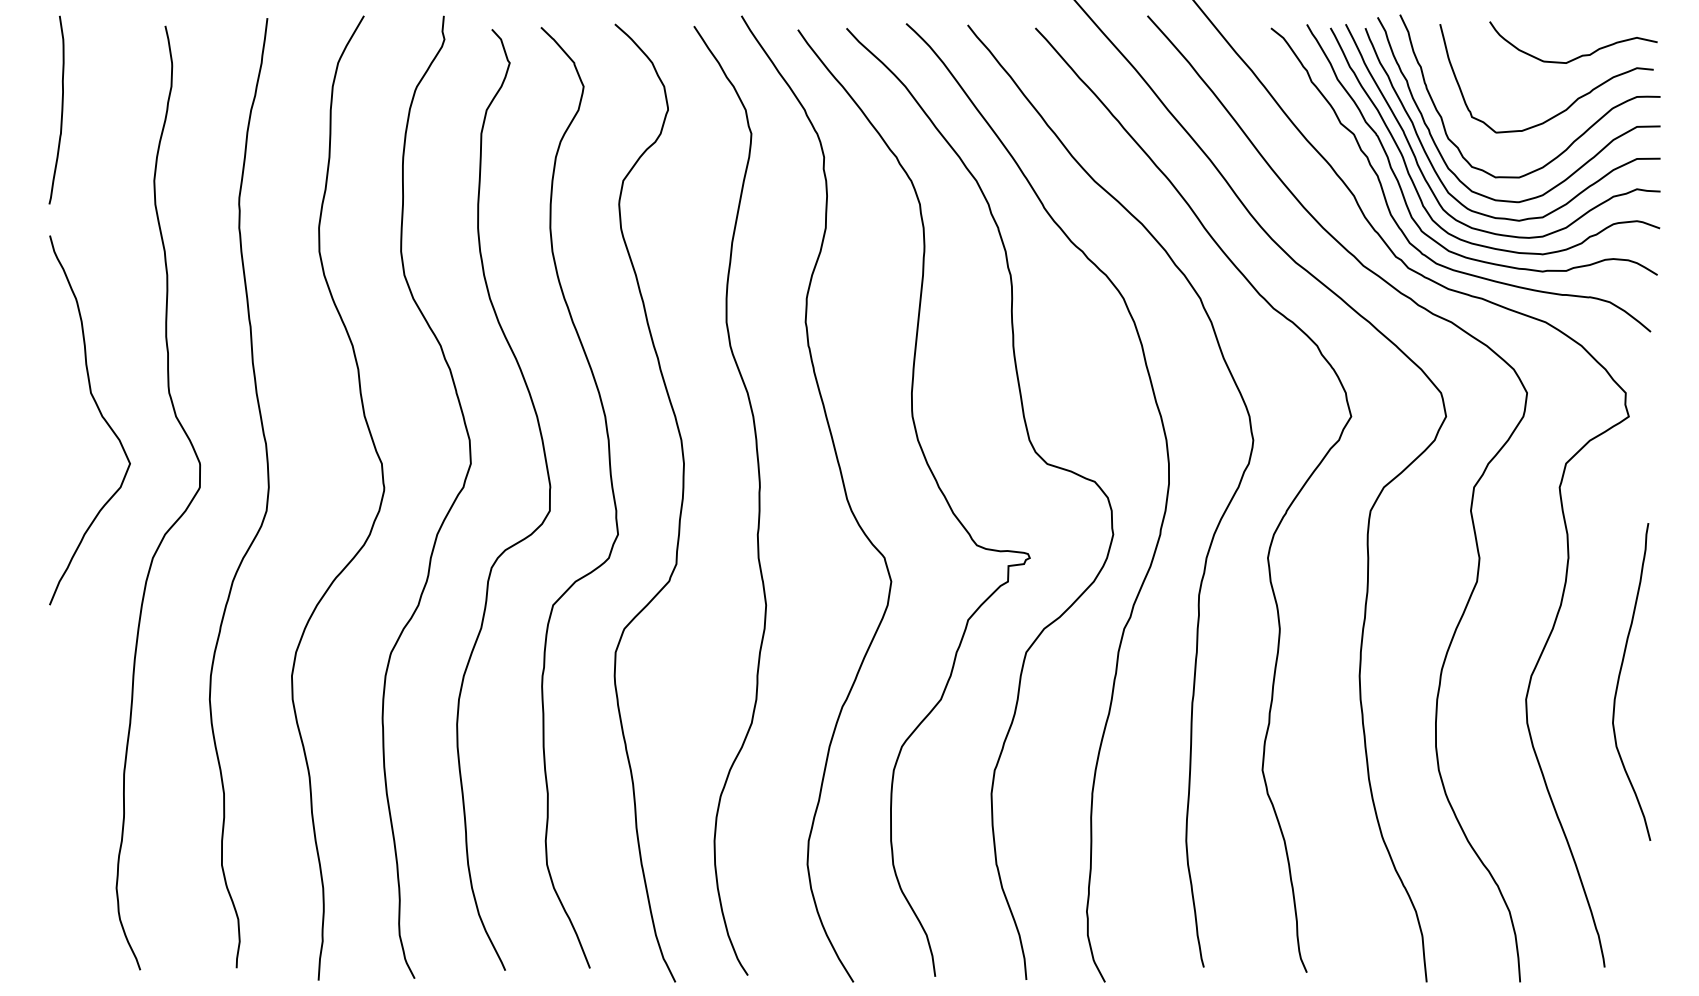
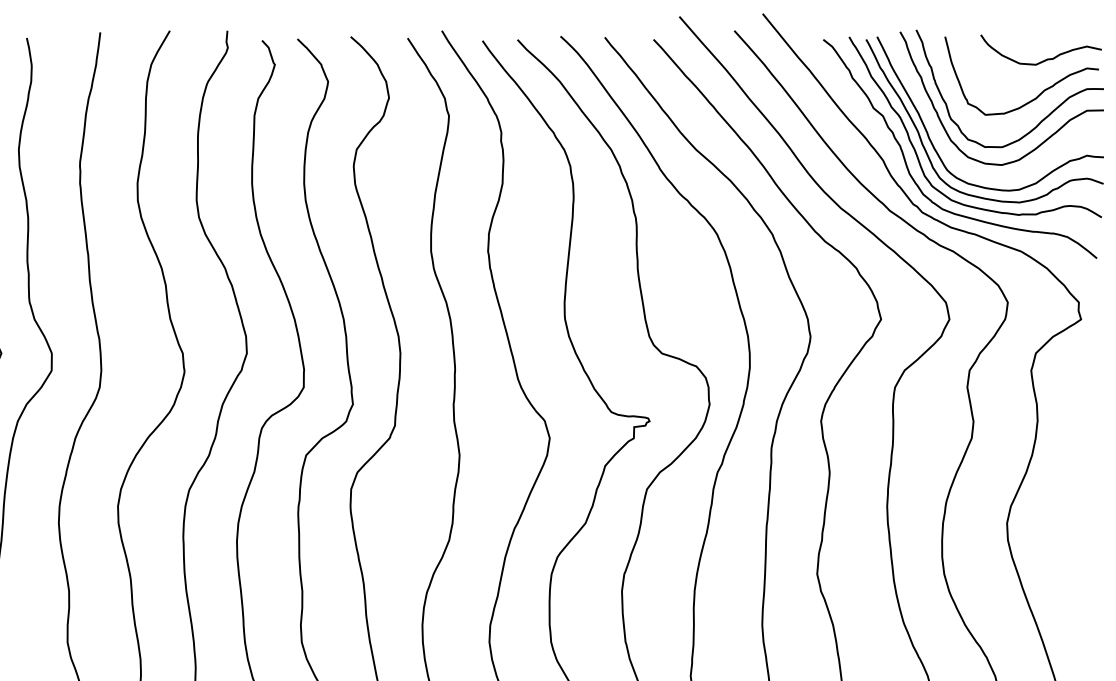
curve: (1432, 163) -> (939, 137), removed
curve: (1619, 681) -> (1074, 510), removed

